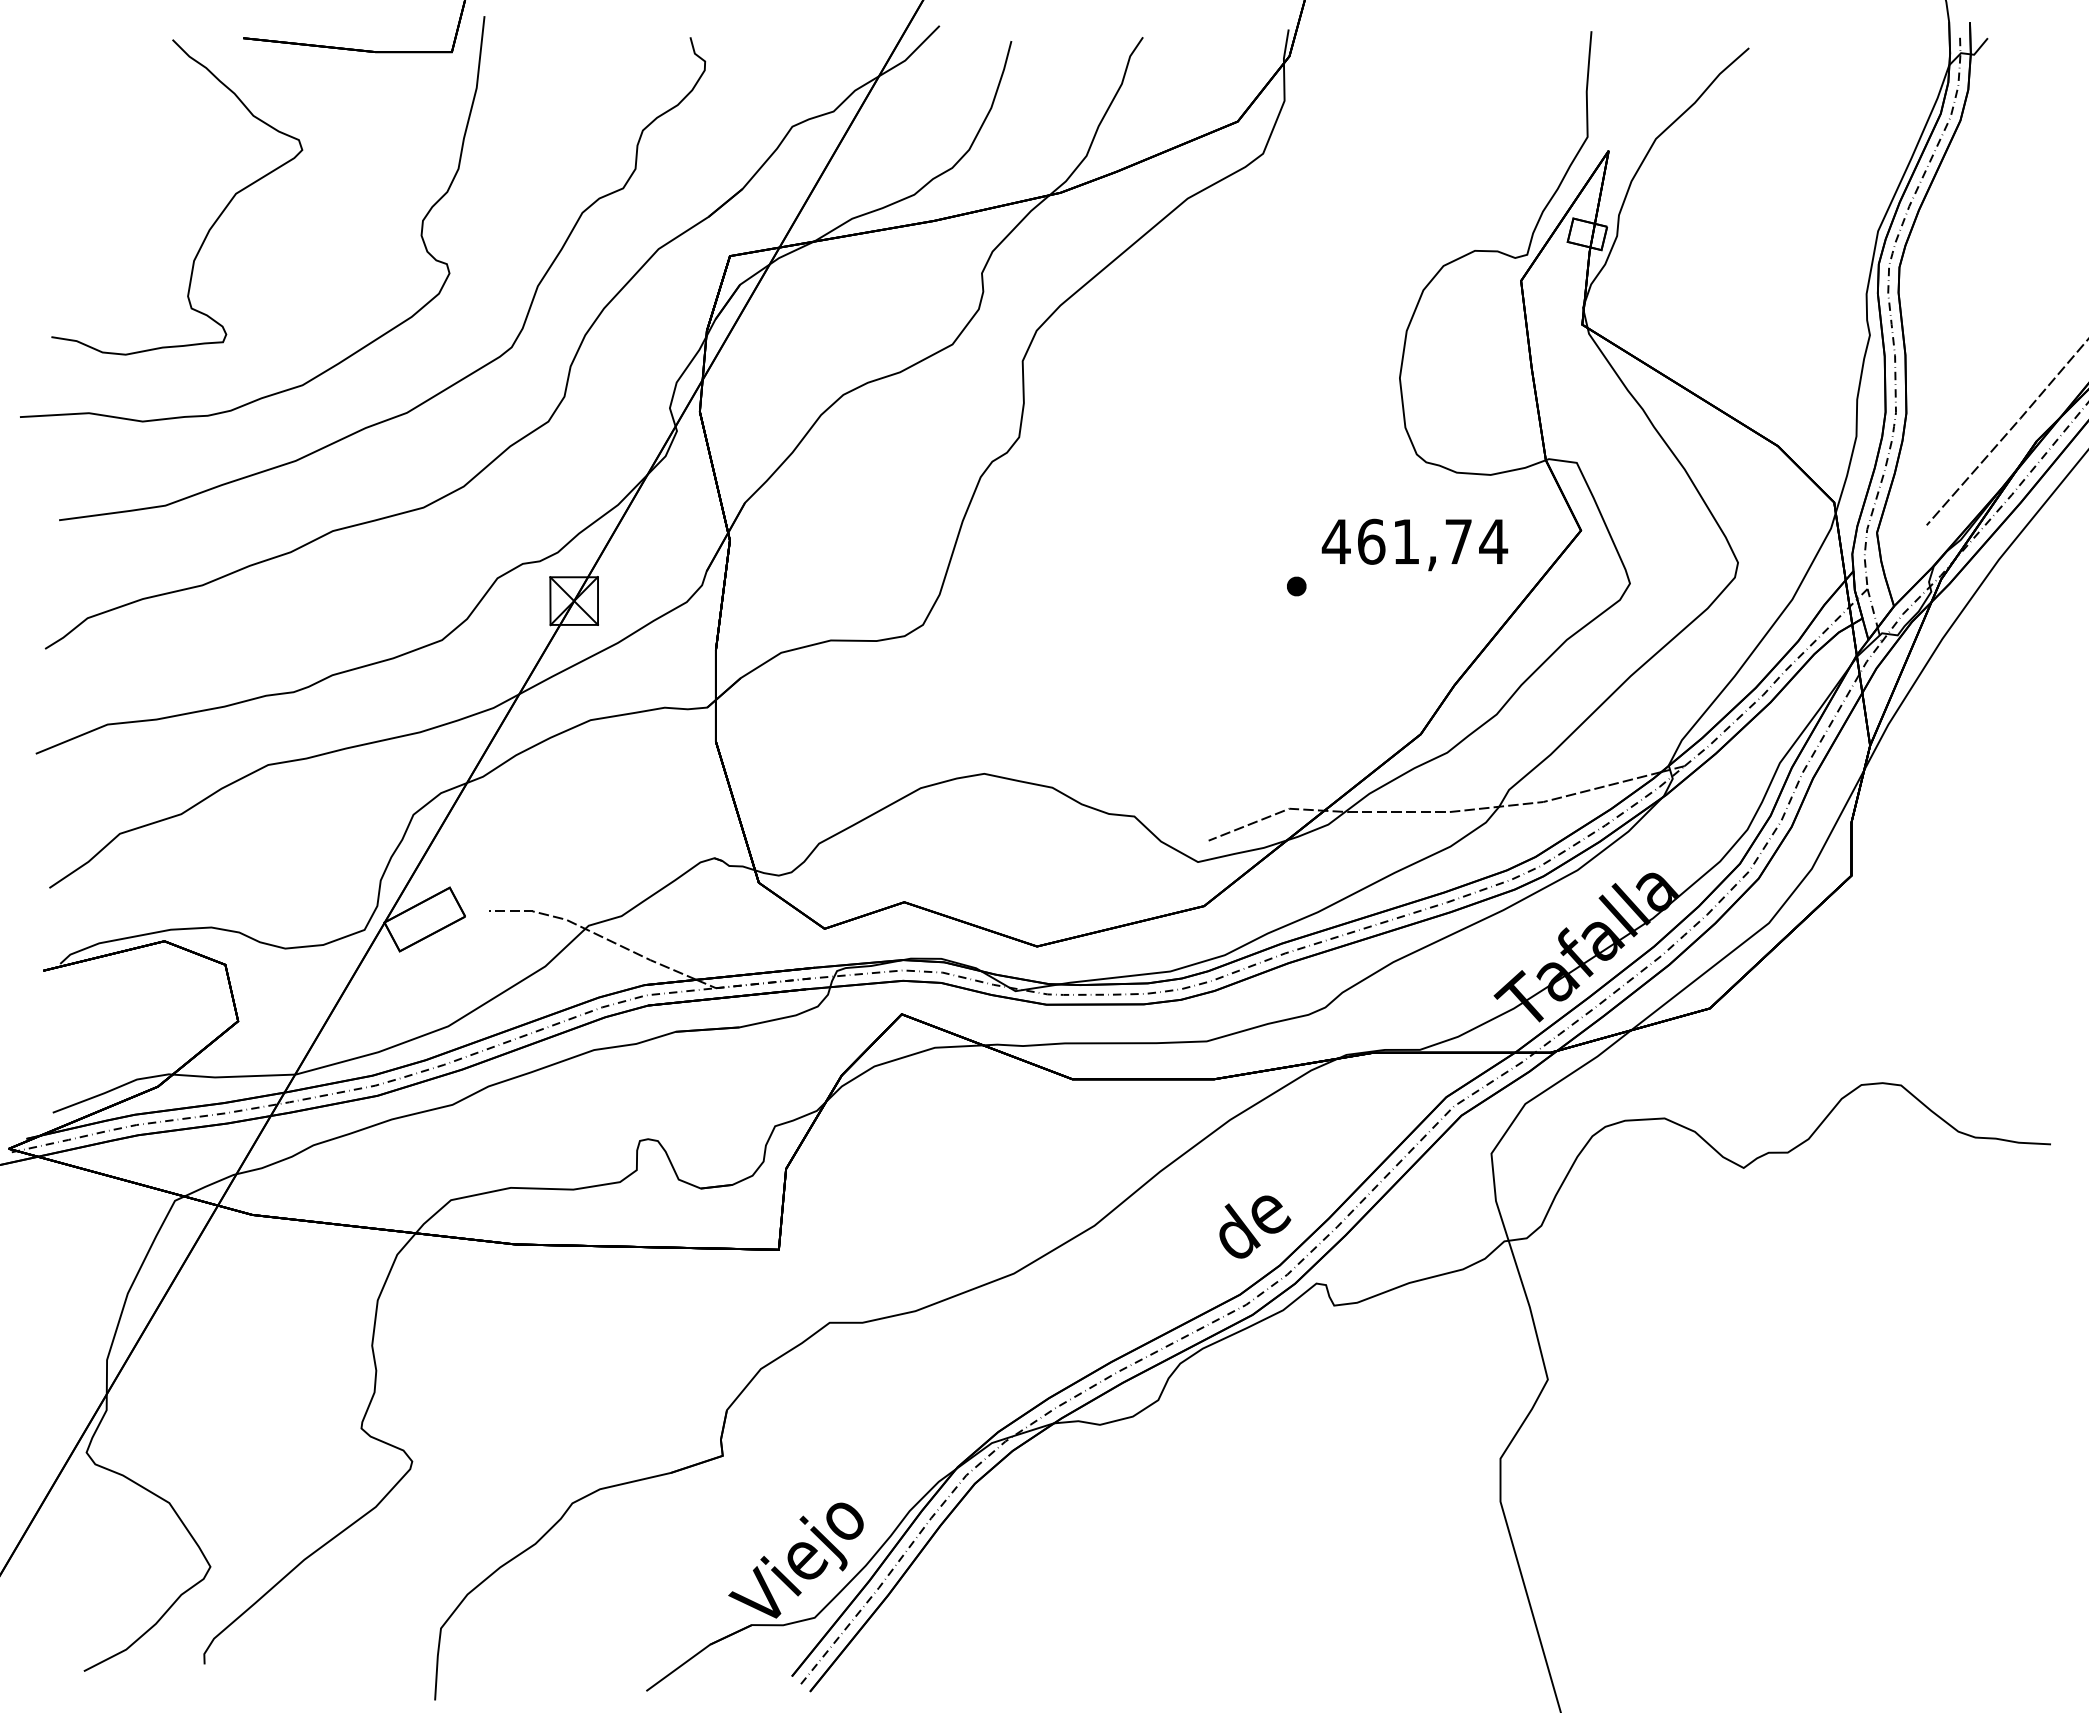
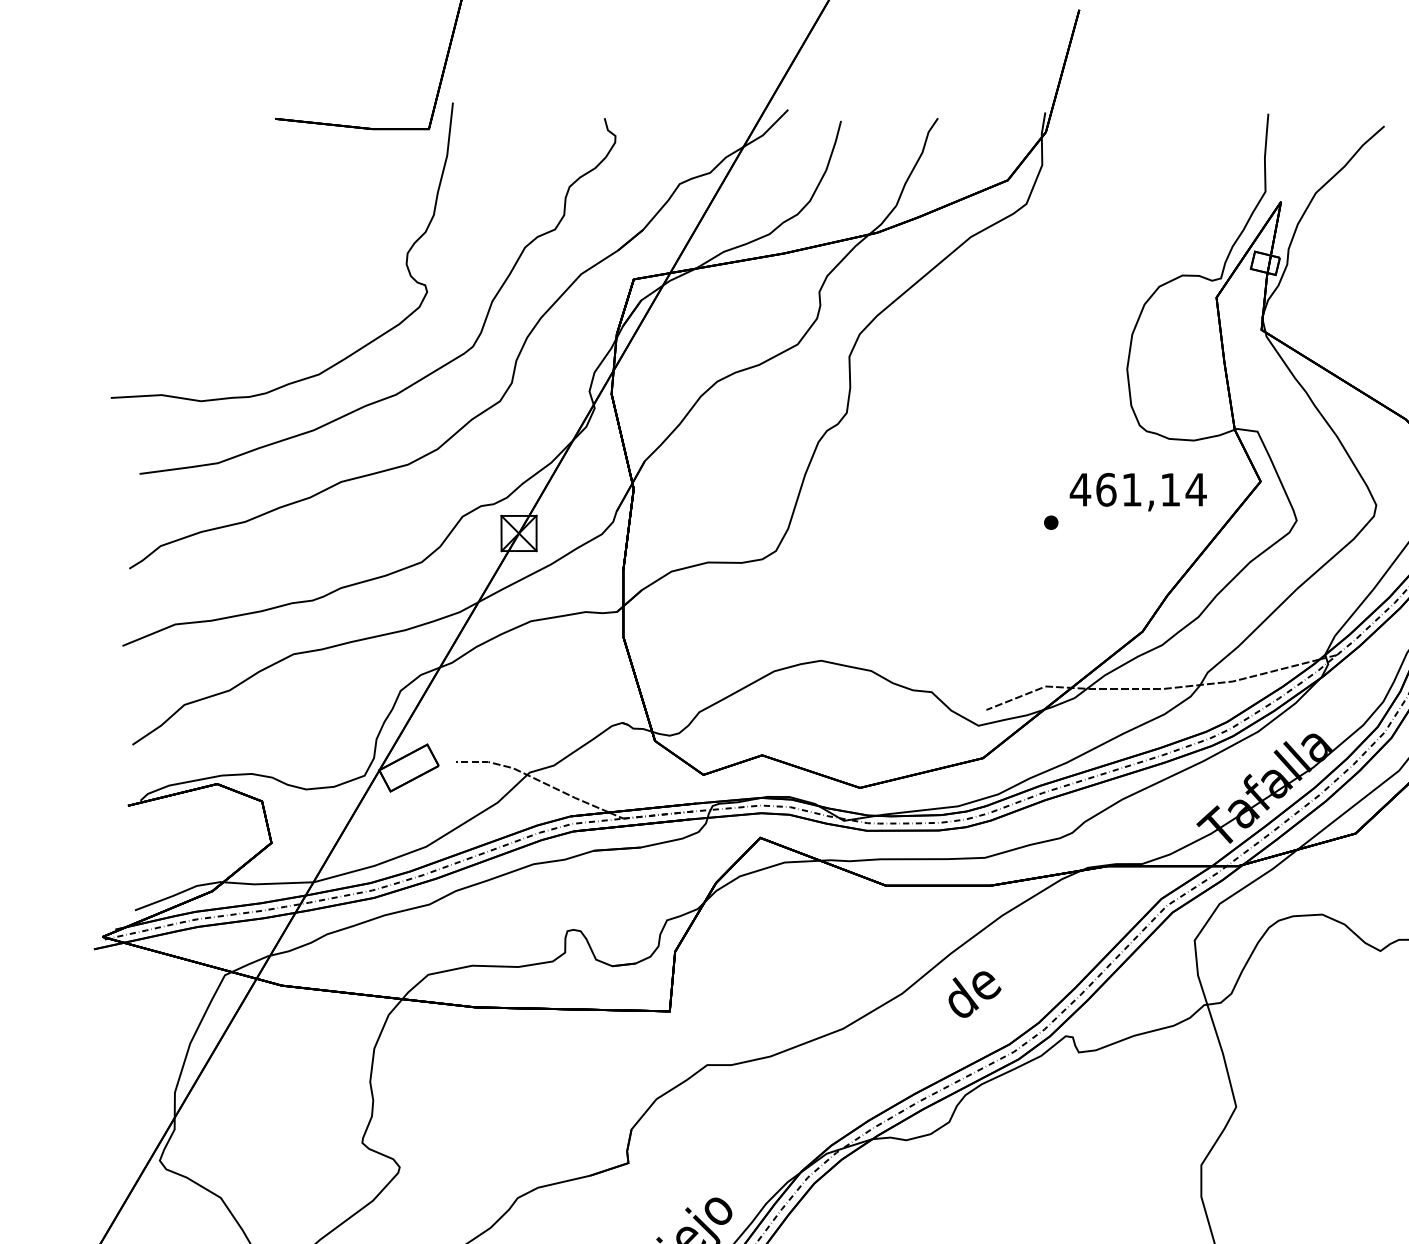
curve: (211, 225) -> (251, 256), removed
text: (1458, 541) -> (1170, 489), 461,74 -> 461,14
text: (1255, 1226) -> (975, 994), moved

